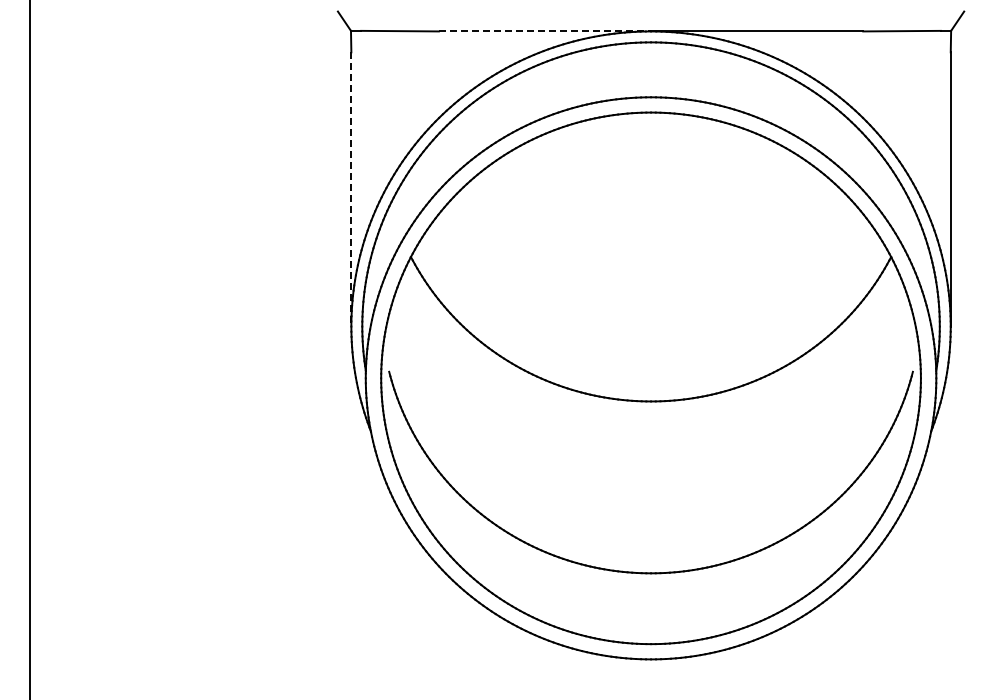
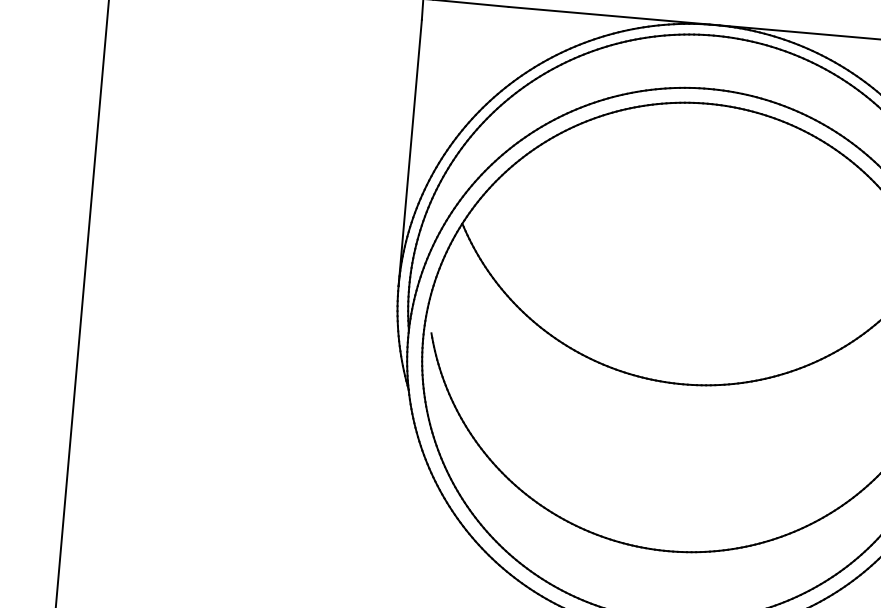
line: (545, 31) -> (612, 16), dashed -> solid
line: (351, 189) -> (410, 153), dashed -> solid

